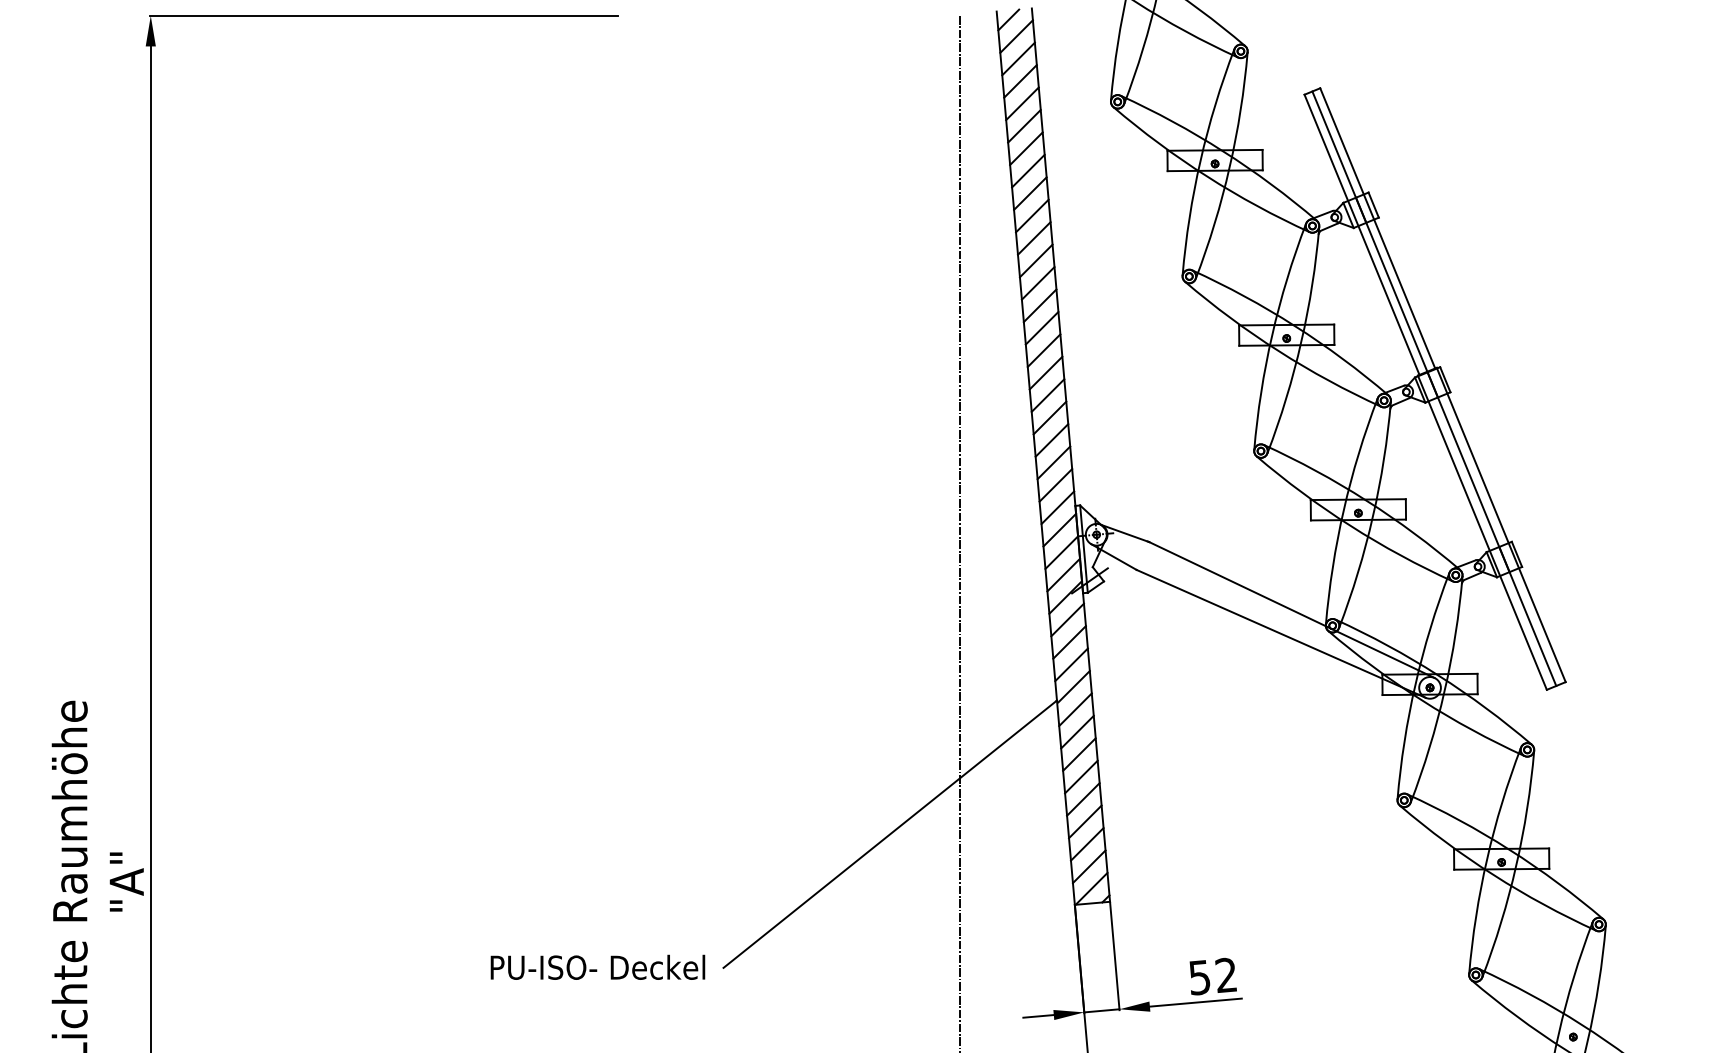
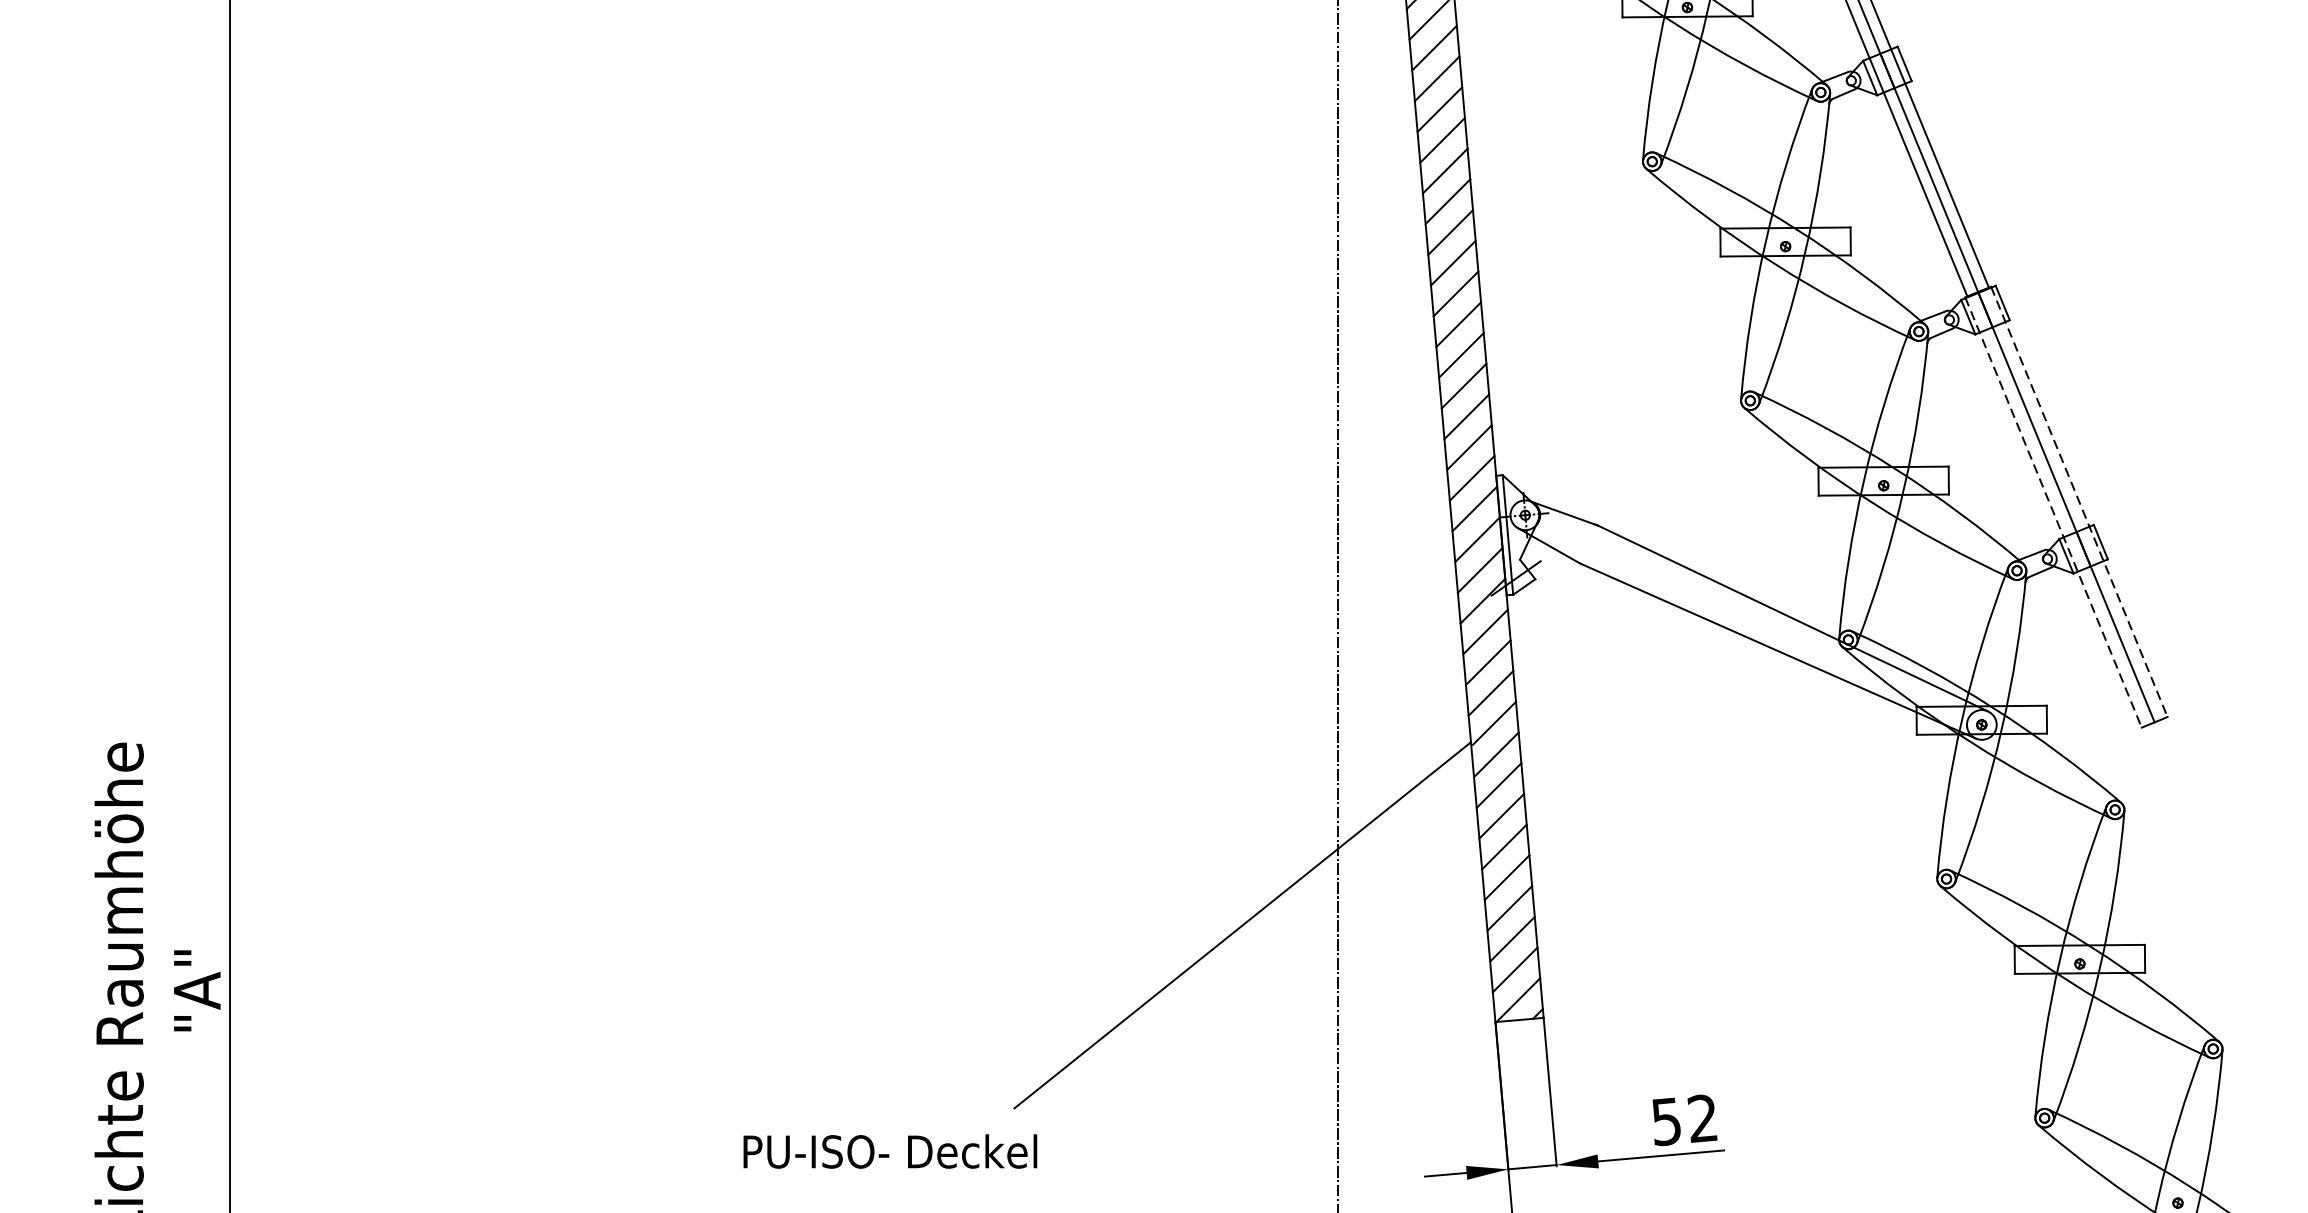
line: (1501, 524) -> (2079, 501), solid -> dashed
line: (1482, 532) -> (2053, 512), solid -> dashed
text: (597, 966) -> (889, 1150), moved

